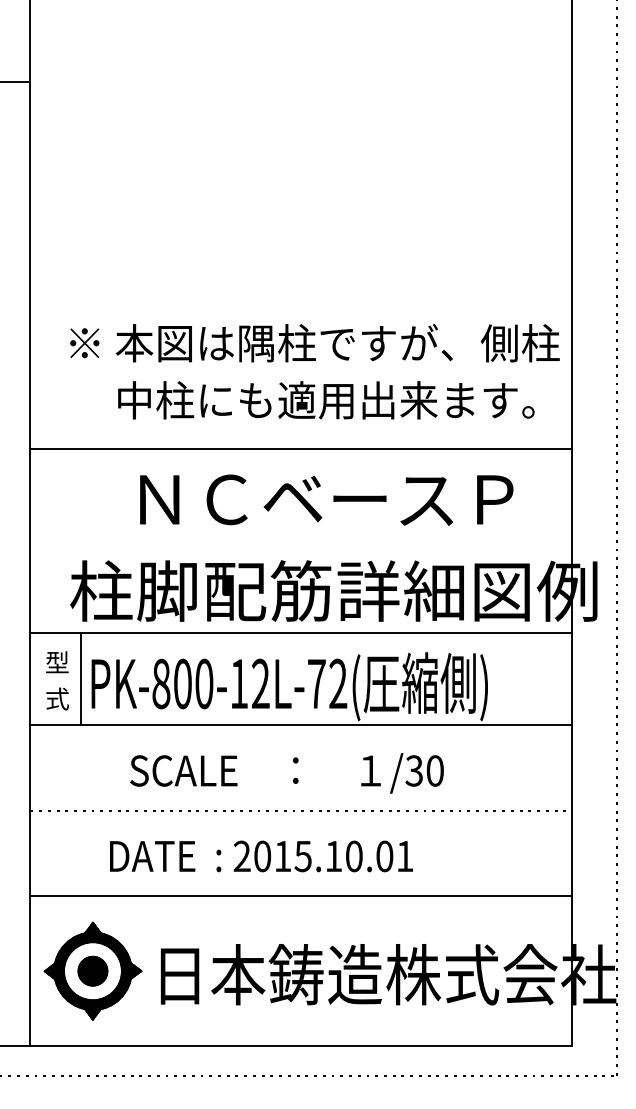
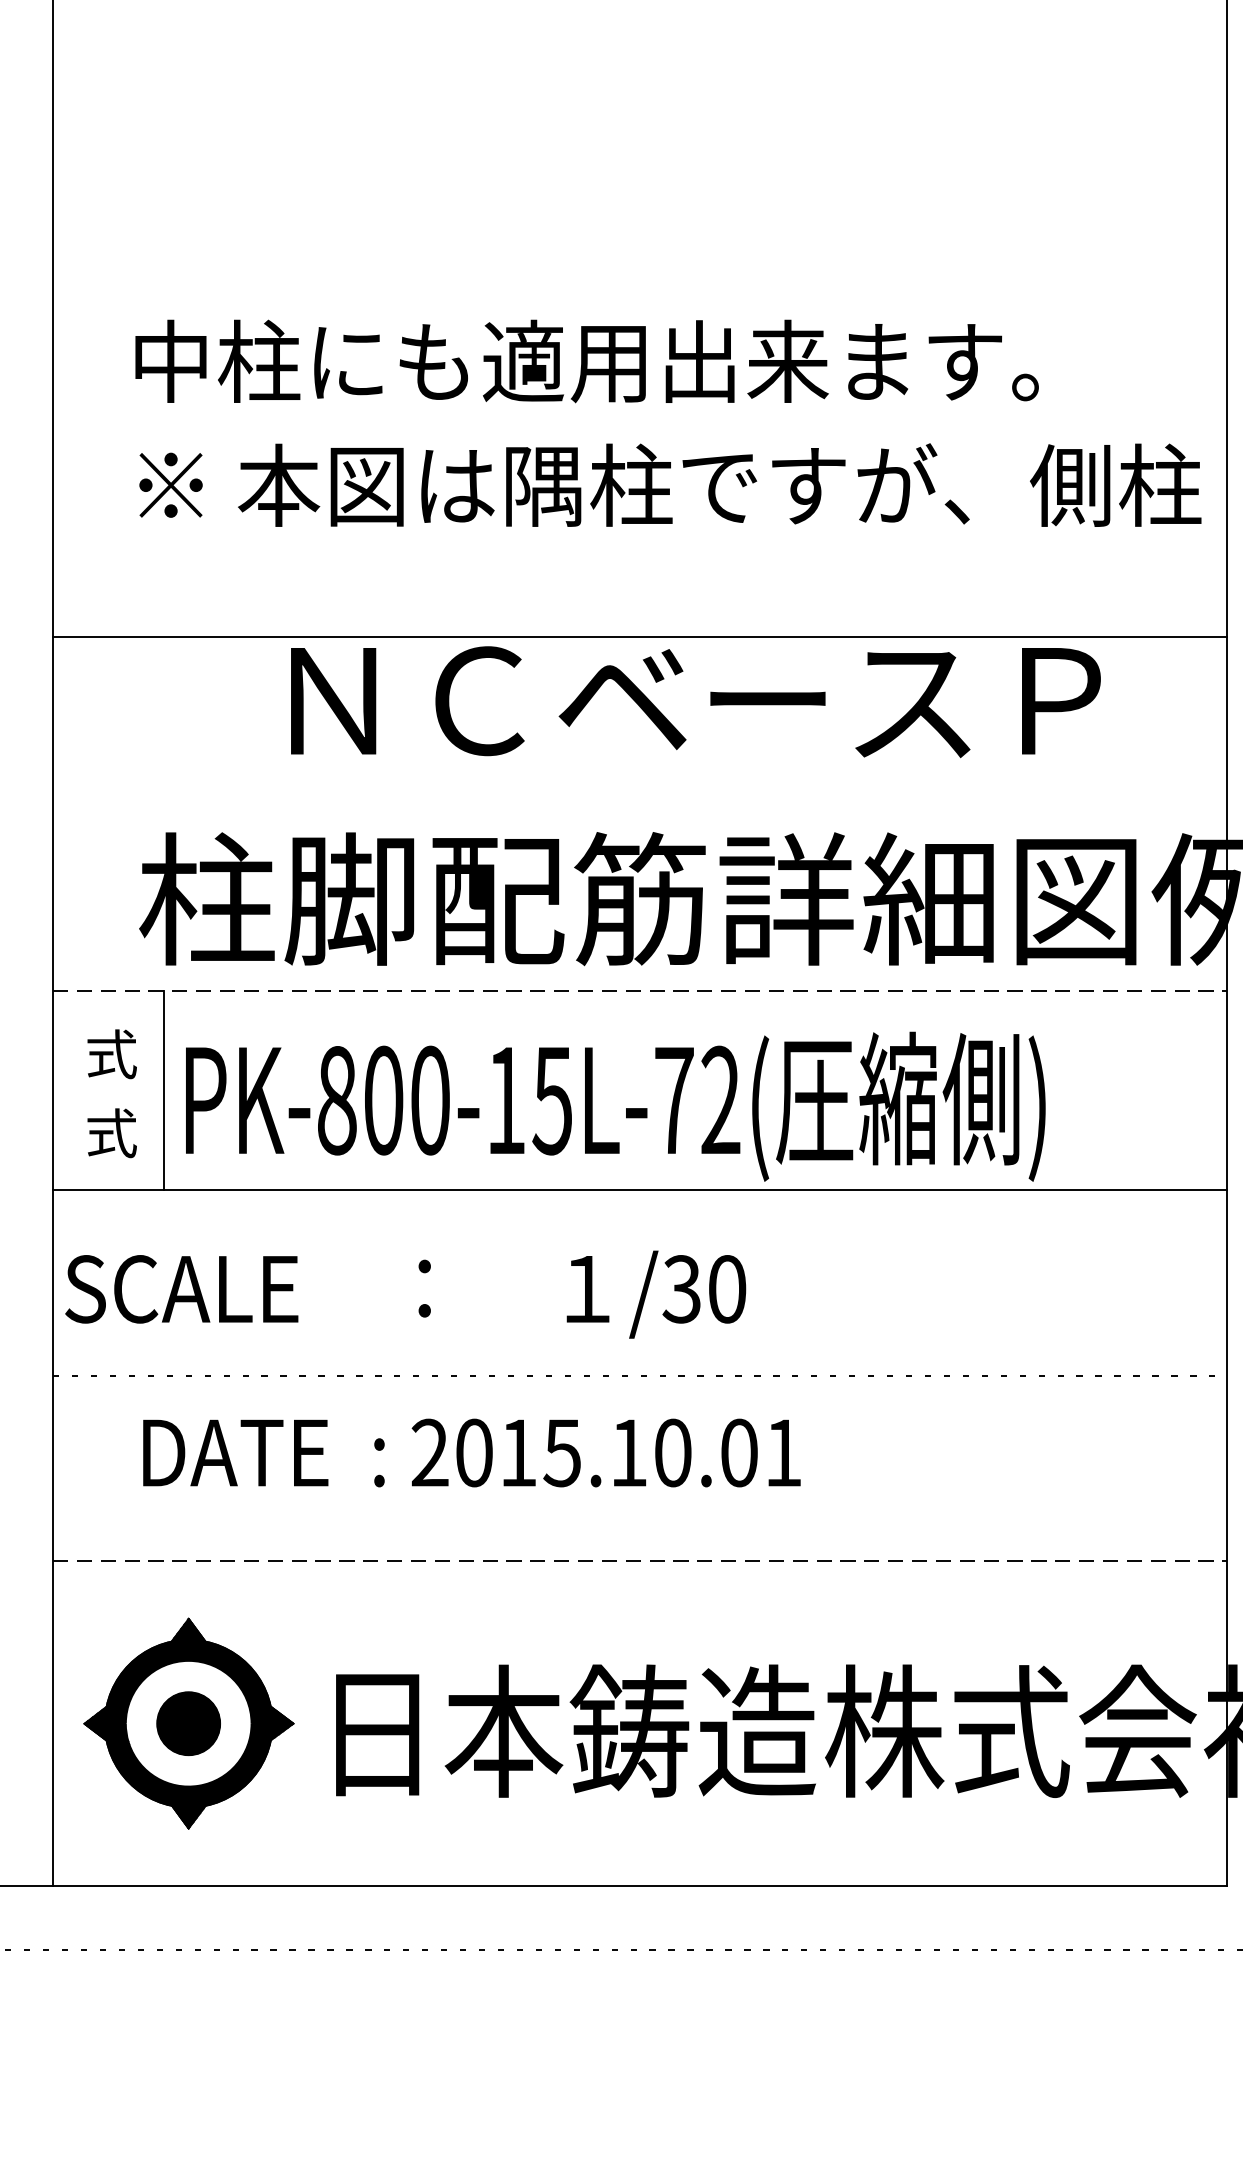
text: (313, 343) -> (667, 361), ※ 本図は隅柱ですが、側柱 -> 中柱にも適用出来ます。
text: (314, 400) -> (669, 485), 中柱にも適用出来ます。 -> ※ 本図は隅柱ですが、側柱
line: (300, 449) -> (638, 637), moved
line: (301, 633) -> (641, 991), solid -> dashed
text: (57, 662) -> (111, 1053), 型 -> 式
text: (260, 683) -> (552, 1099), PK-800-12L-72( -> PK-800-15L-72(
text: (286, 773) -> (404, 1294), moved
text: (261, 856) -> (471, 1453), moved
line: (301, 896) -> (641, 1561), solid -> dashed

